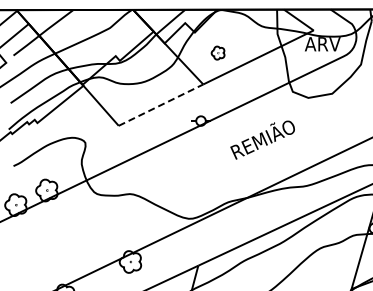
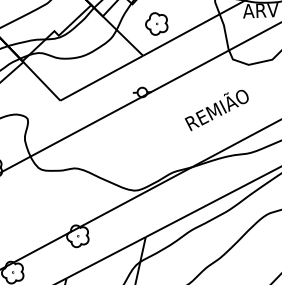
part: (217, 52) -> (155, 23), size x1.67
line: (161, 104) -> (102, 77), dashed -> solid
text: (262, 139) -> (216, 109), moved

